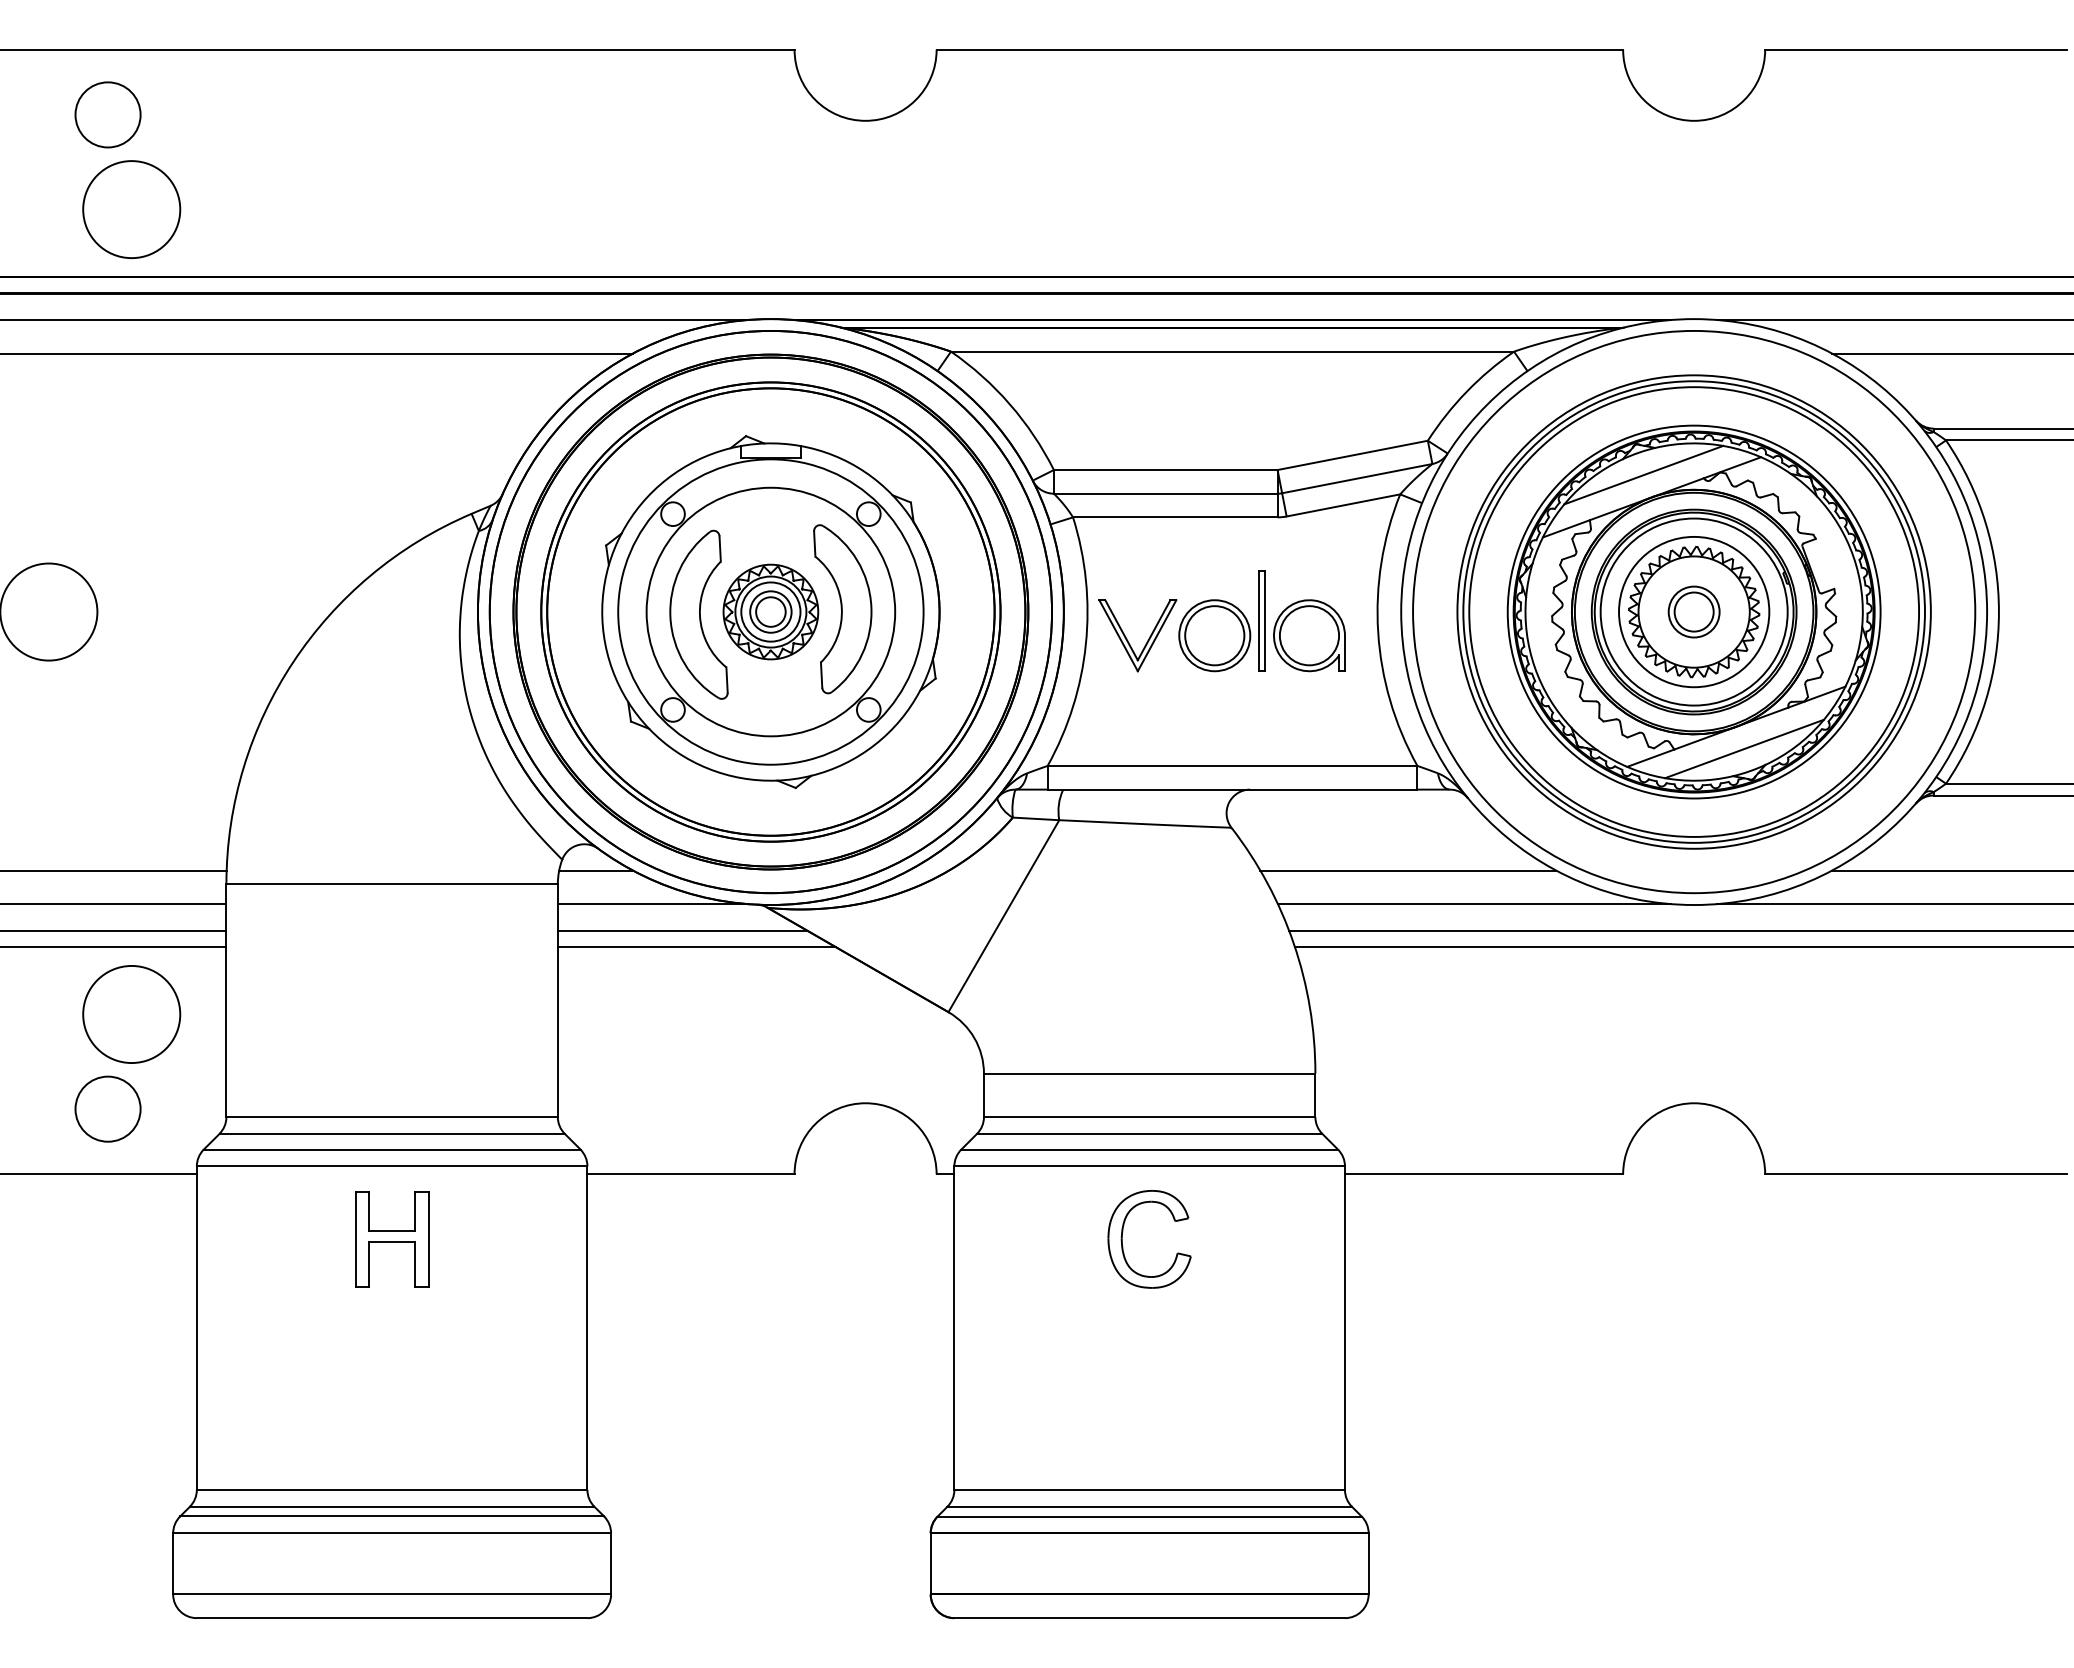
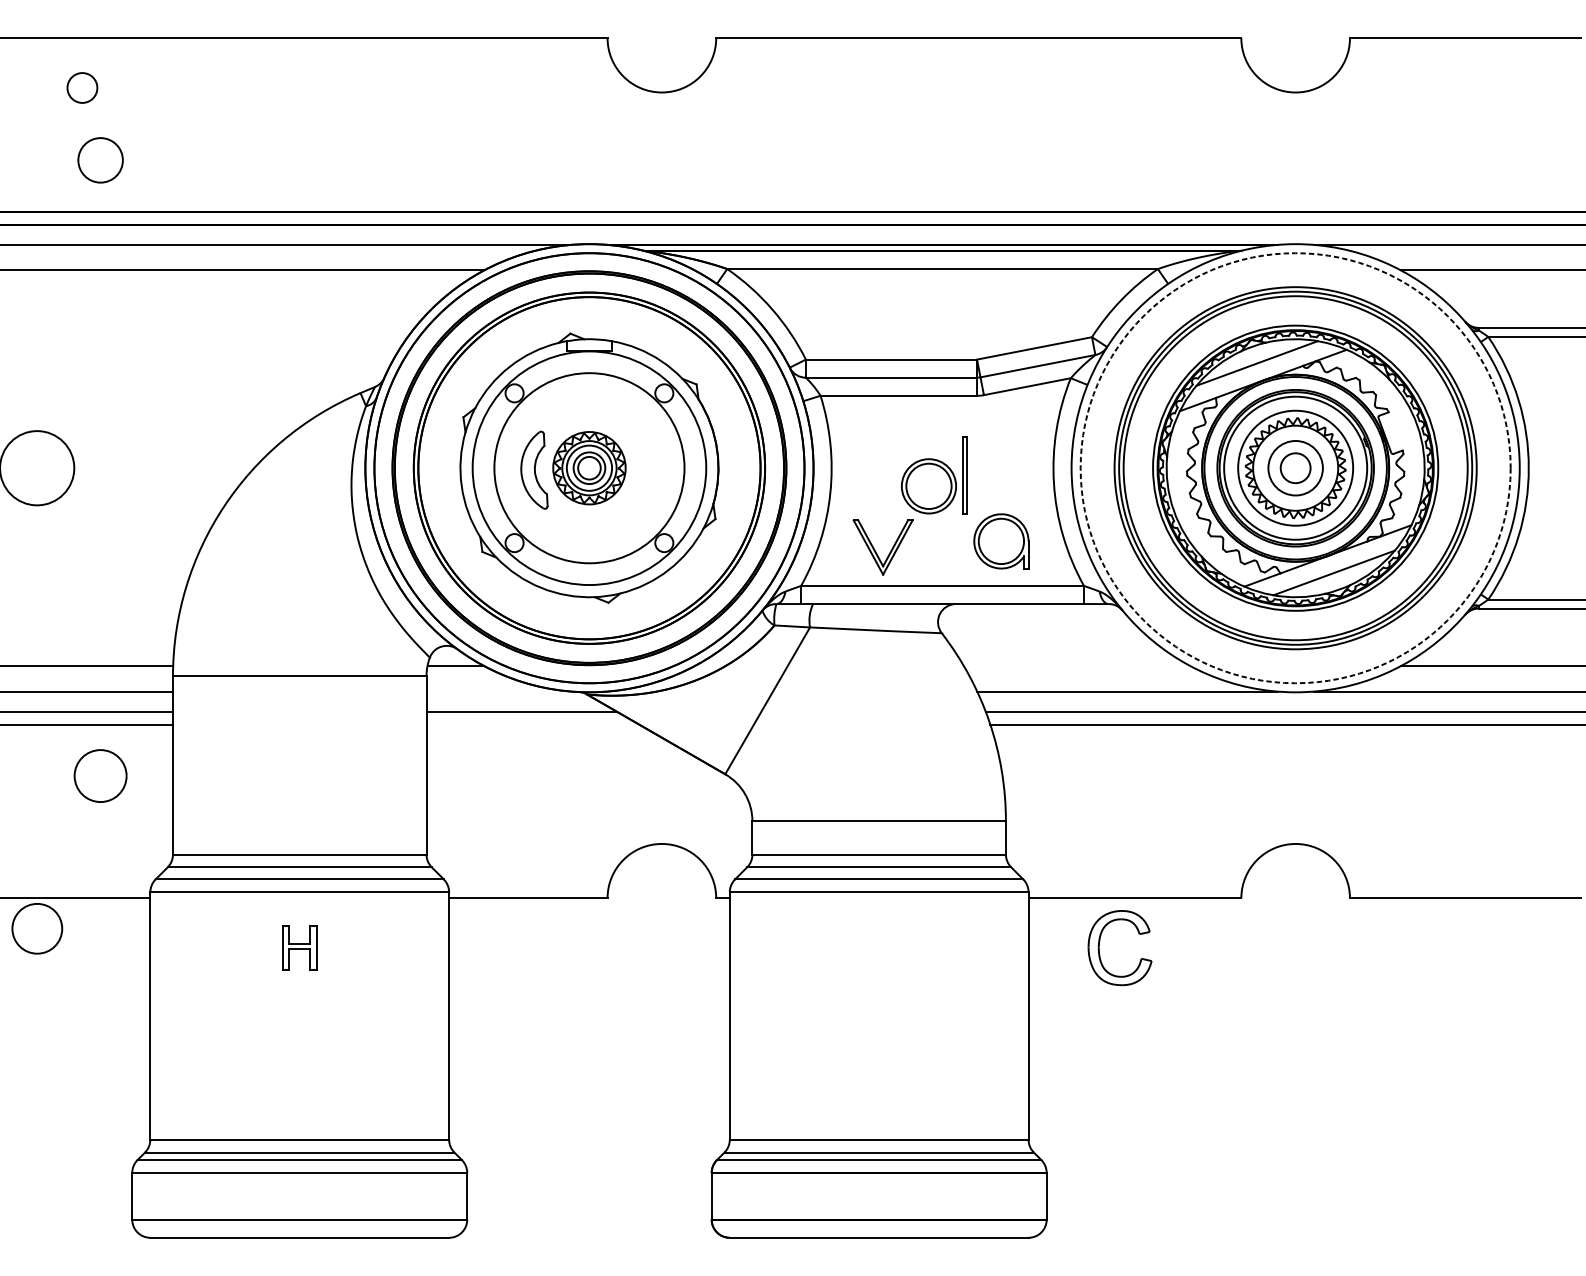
circle: (107, 114) -> (82, 87), size x0.6
circle: (131, 209) -> (100, 160), size x0.6
part: (842, 609) -> (644, 466), removed
circle: (1693, 611) -> (1295, 467), size x1.4
circle: (1694, 611) -> (1295, 467), solid -> dashed
part: (698, 614) -> (534, 470), size x0.6
part: (1309, 635) -> (1001, 541), moved
part: (1128, 640) -> (875, 551), moved
line: (1408, 870) -> (1077, 665), removed
line: (652, 904) -> (498, 691), removed
line: (696, 947) -> (532, 724), removed
circle: (131, 1014) -> (100, 776), size x0.7
circle: (107, 1108) -> (36, 928), moved
part: (392, 1239) -> (300, 948), size x0.6
part: (1123, 1246) -> (1100, 953), moved

